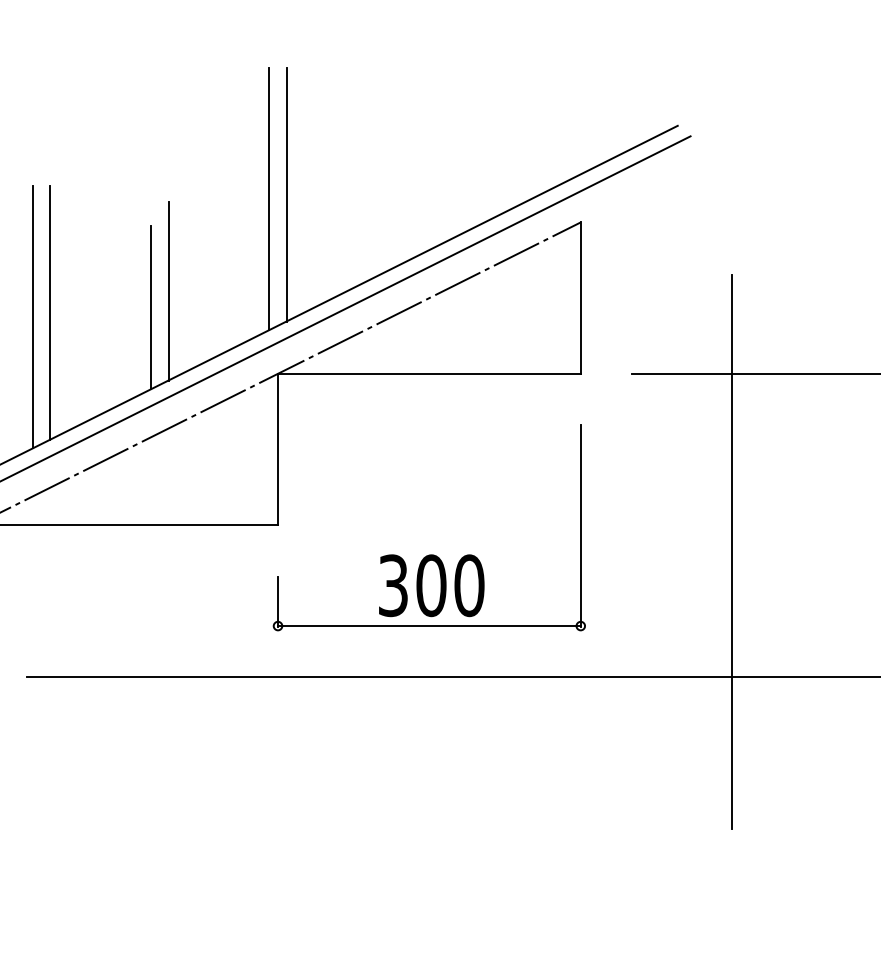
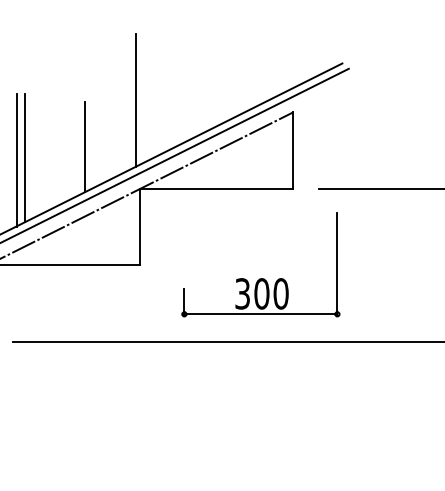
line: (286, 195) -> (144, 98), removed
line: (151, 307) -> (76, 155), removed
line: (731, 551) -> (369, 278), removed
part: (428, 555) -> (260, 278), moved

